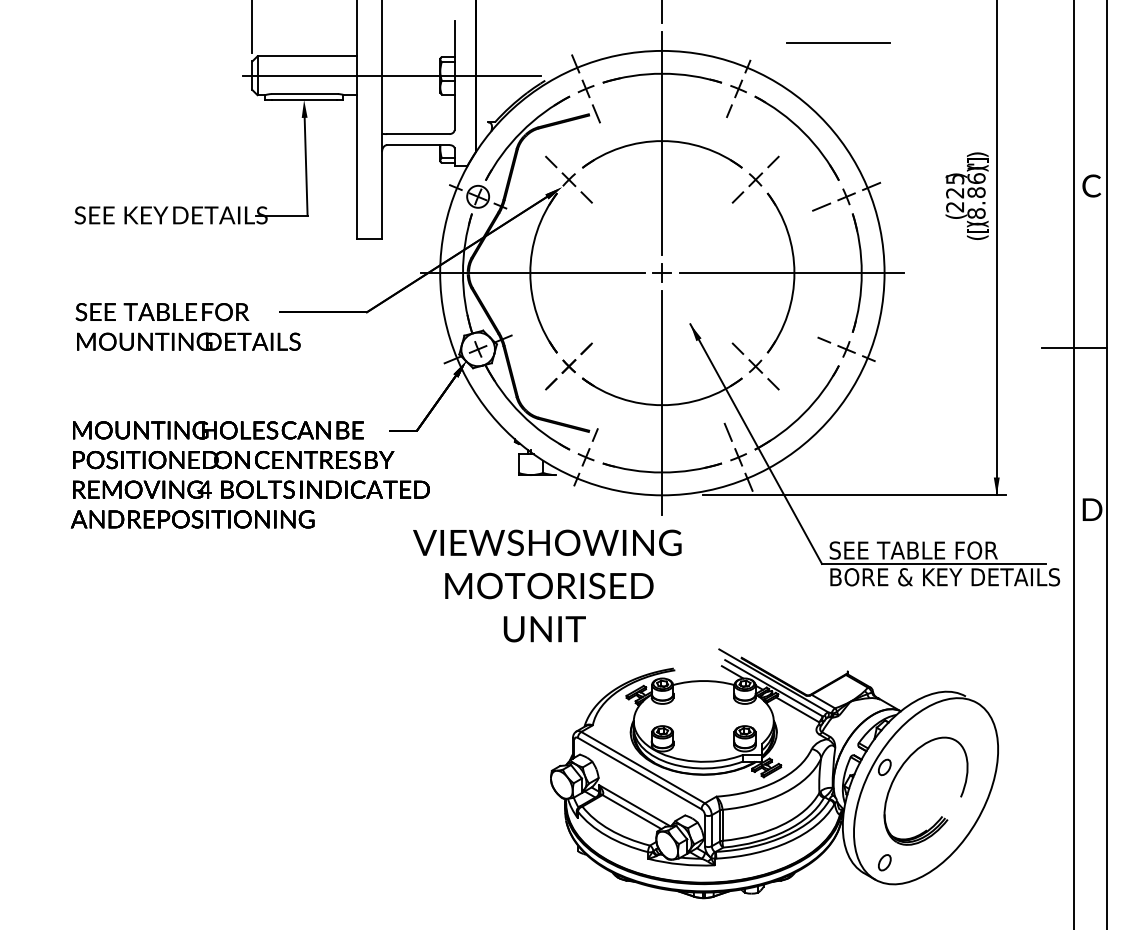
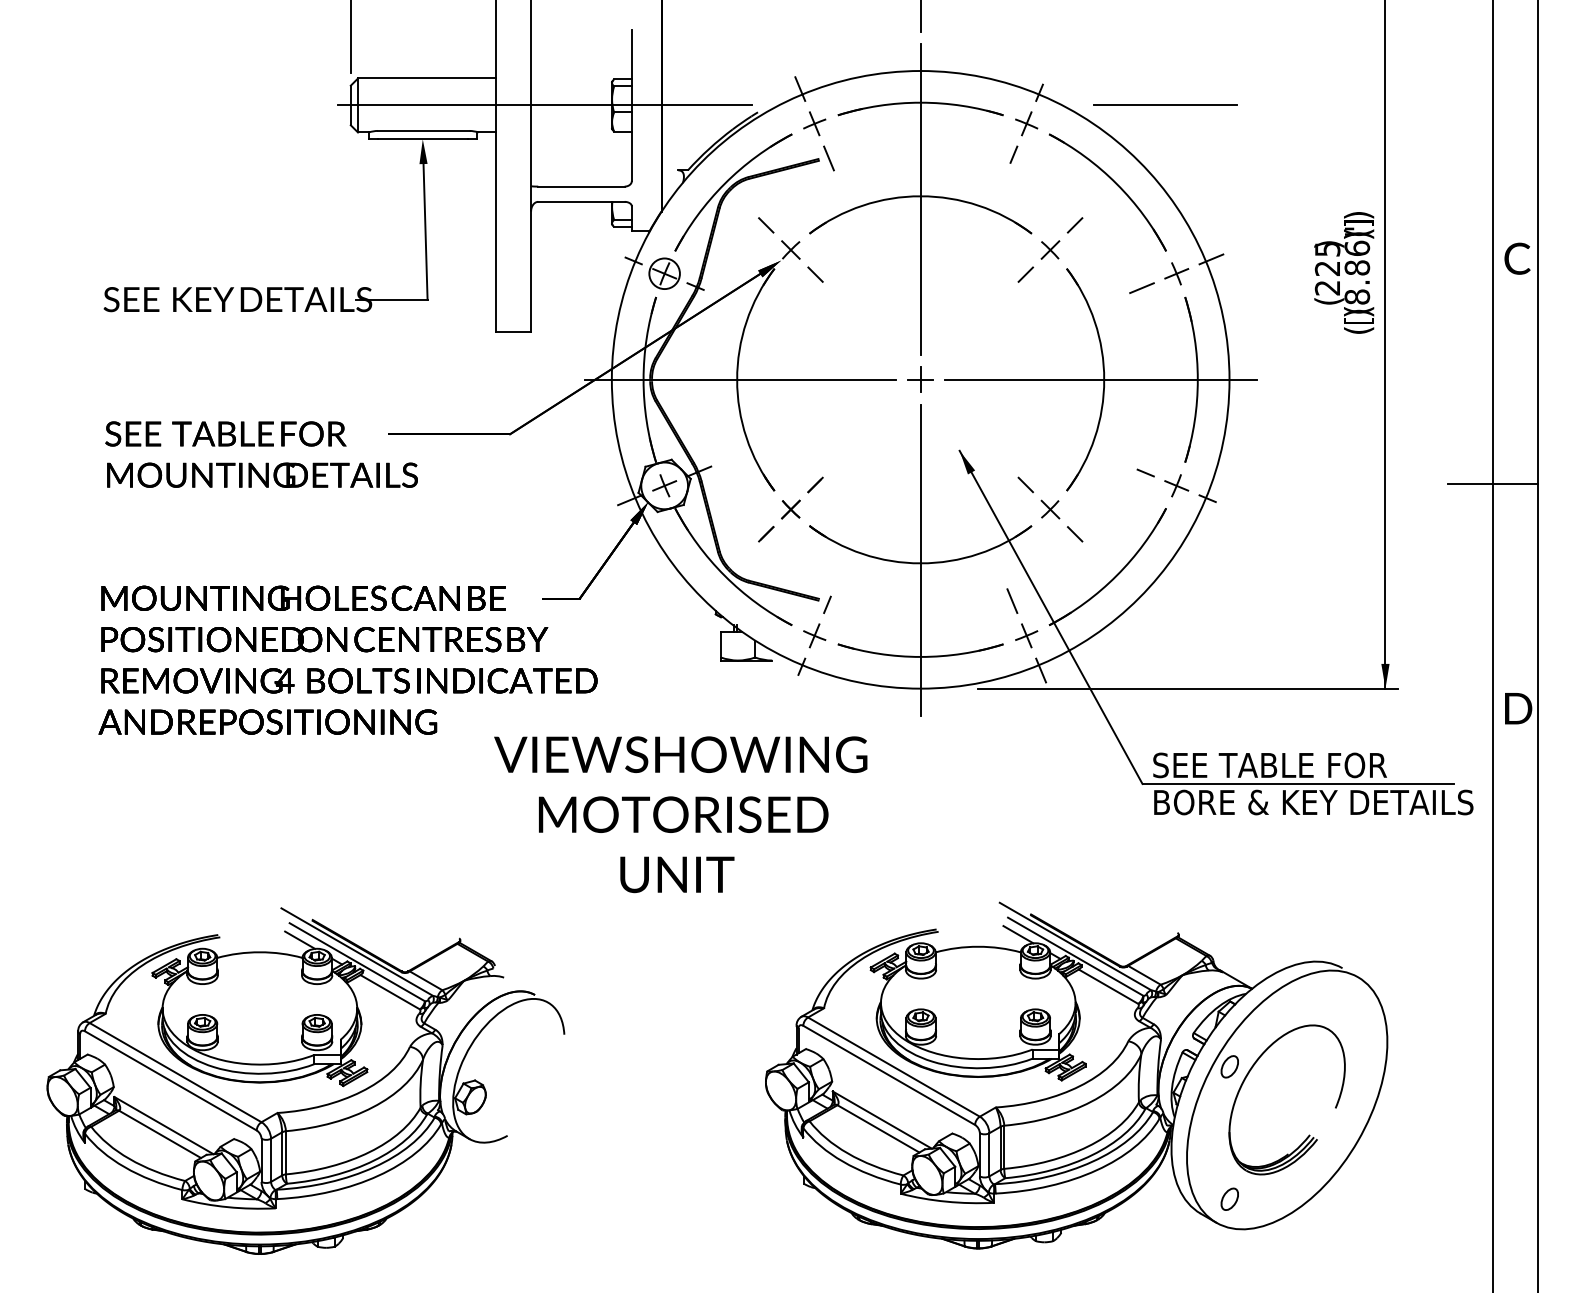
line: (838, 42) -> (1165, 104), moved
text: (547, 585) -> (680, 814), moved
part: (219, 777) -> (305, 1080), added

